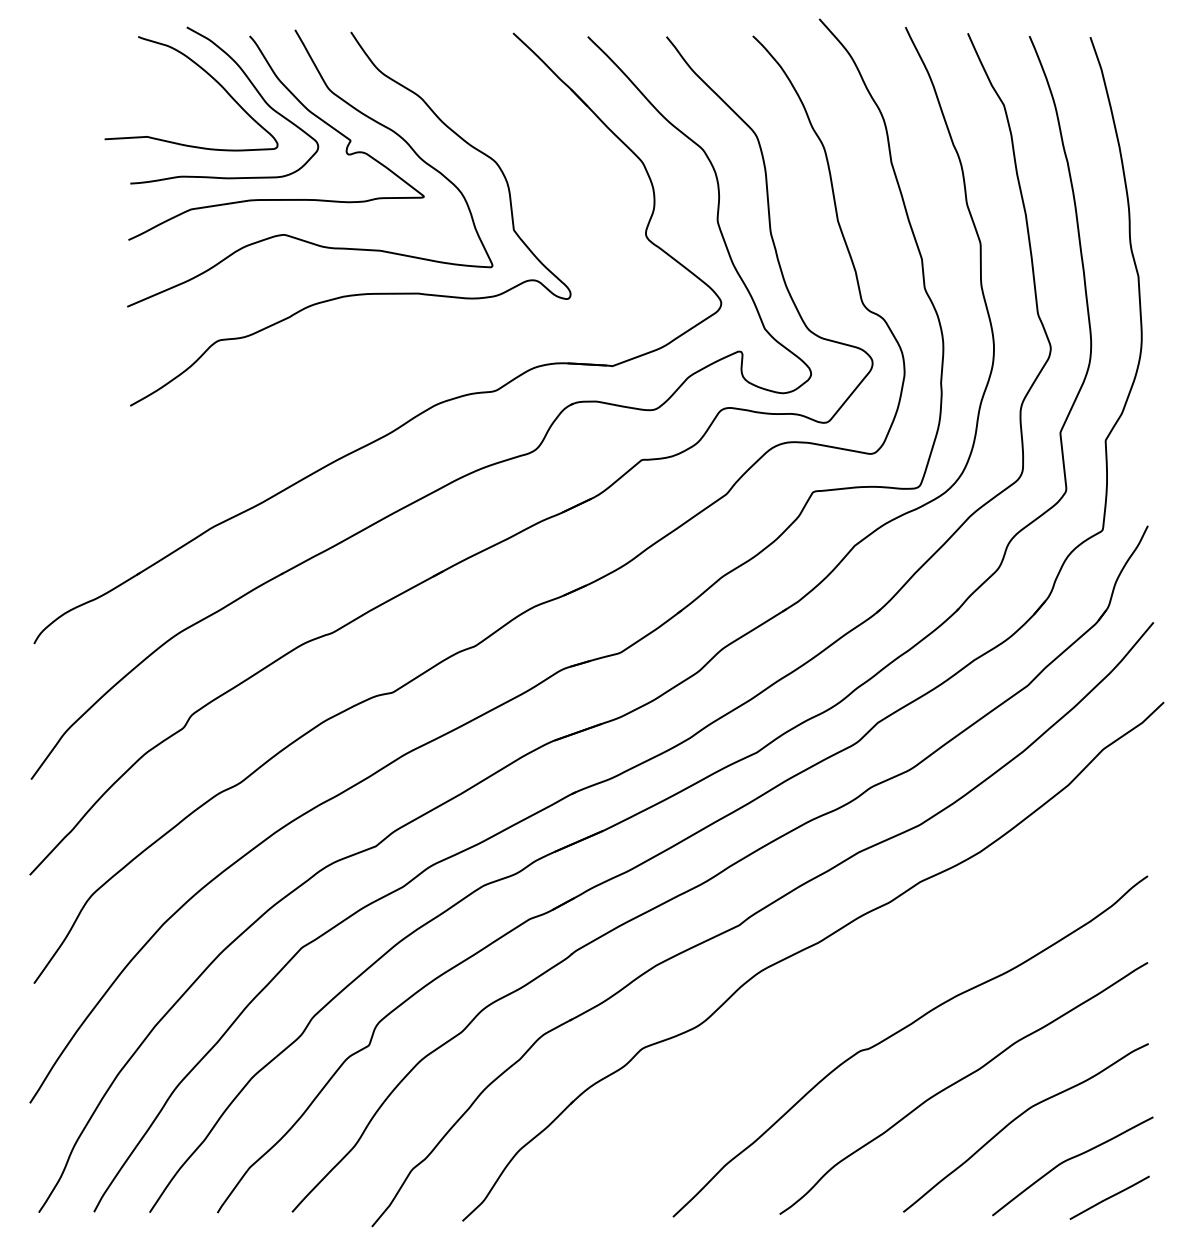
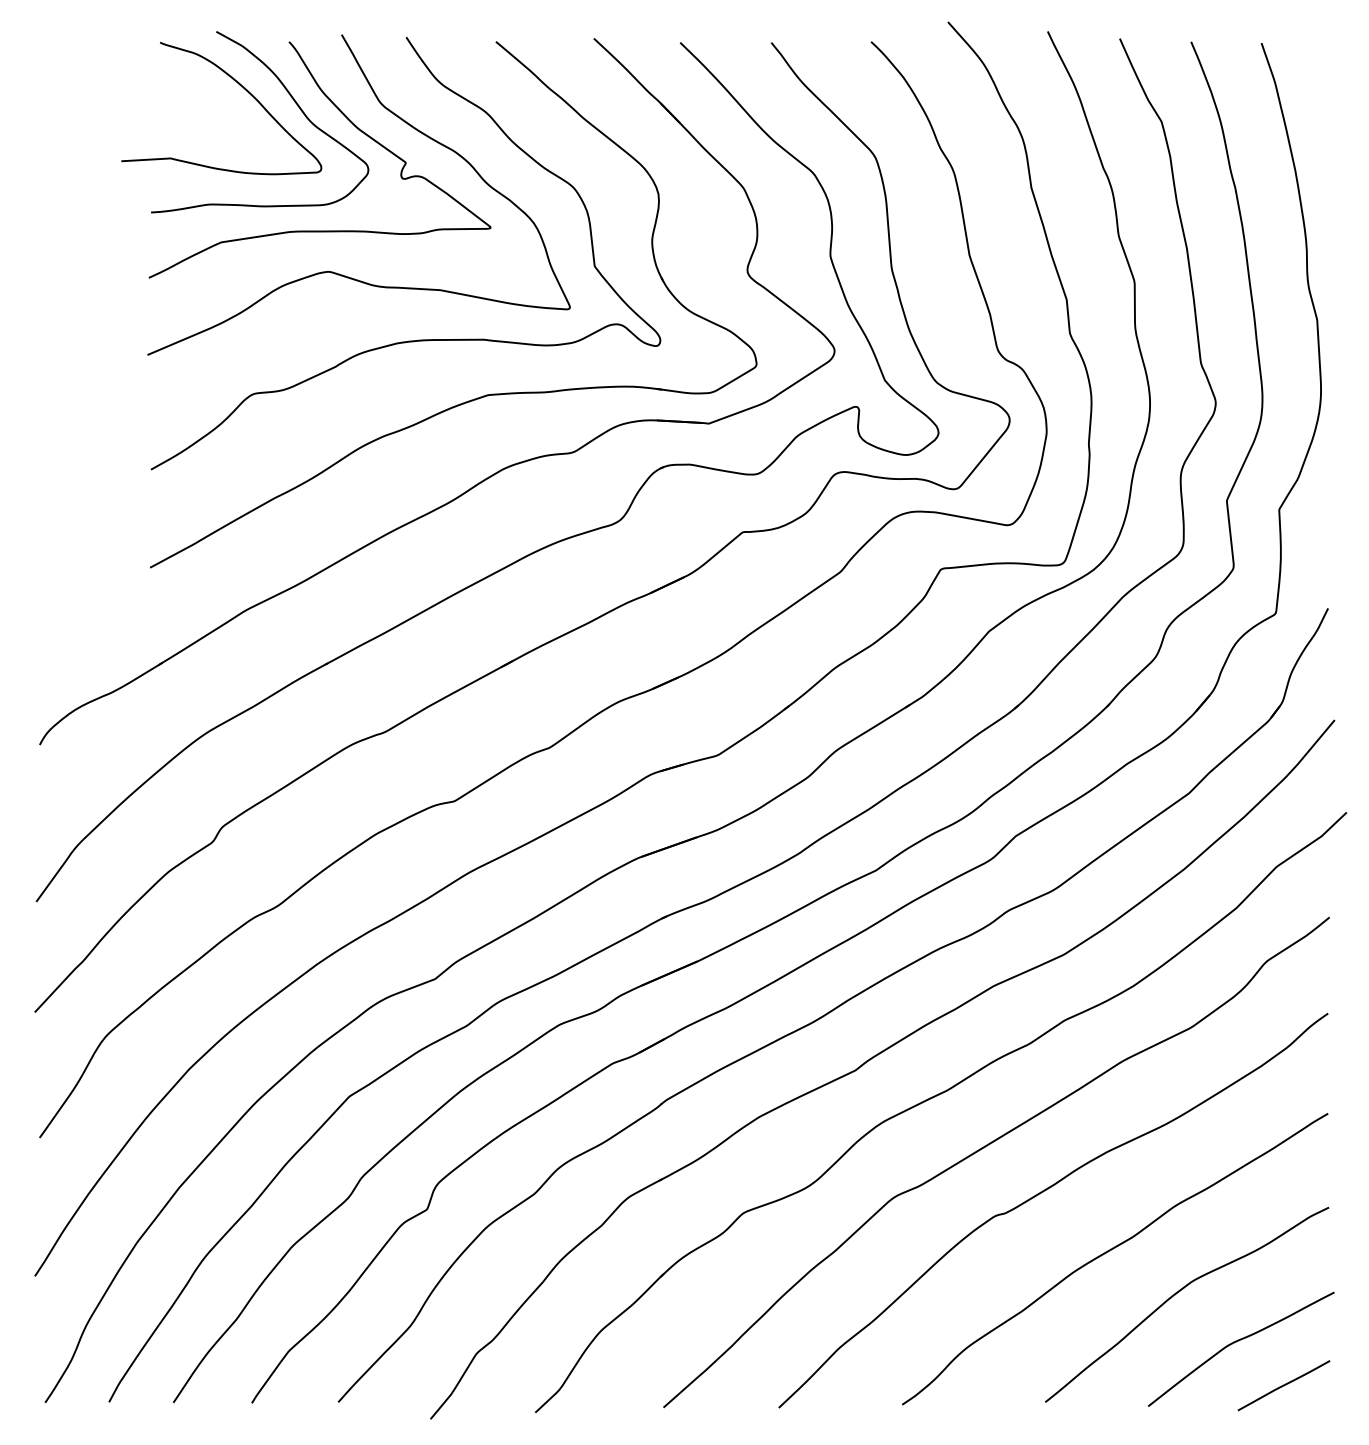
part: (417, 341) -> (483, 395), added
curve: (853, 991) -> (987, 1146), added

